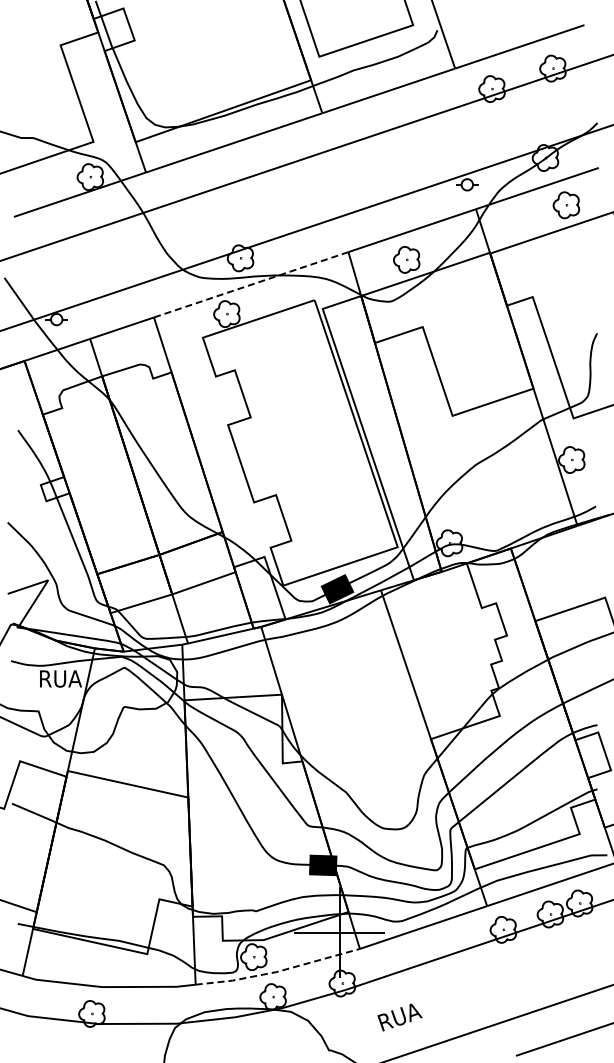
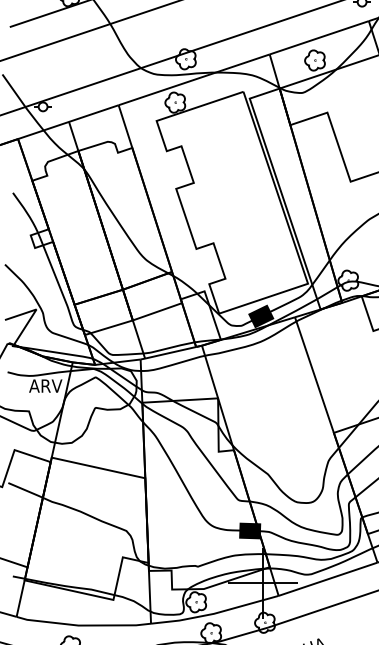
line: (251, 284) -> (194, 79), dashed -> solid
text: (59, 678) -> (45, 385), RUA -> ARV
line: (277, 971) -> (214, 613), dashed -> solid

